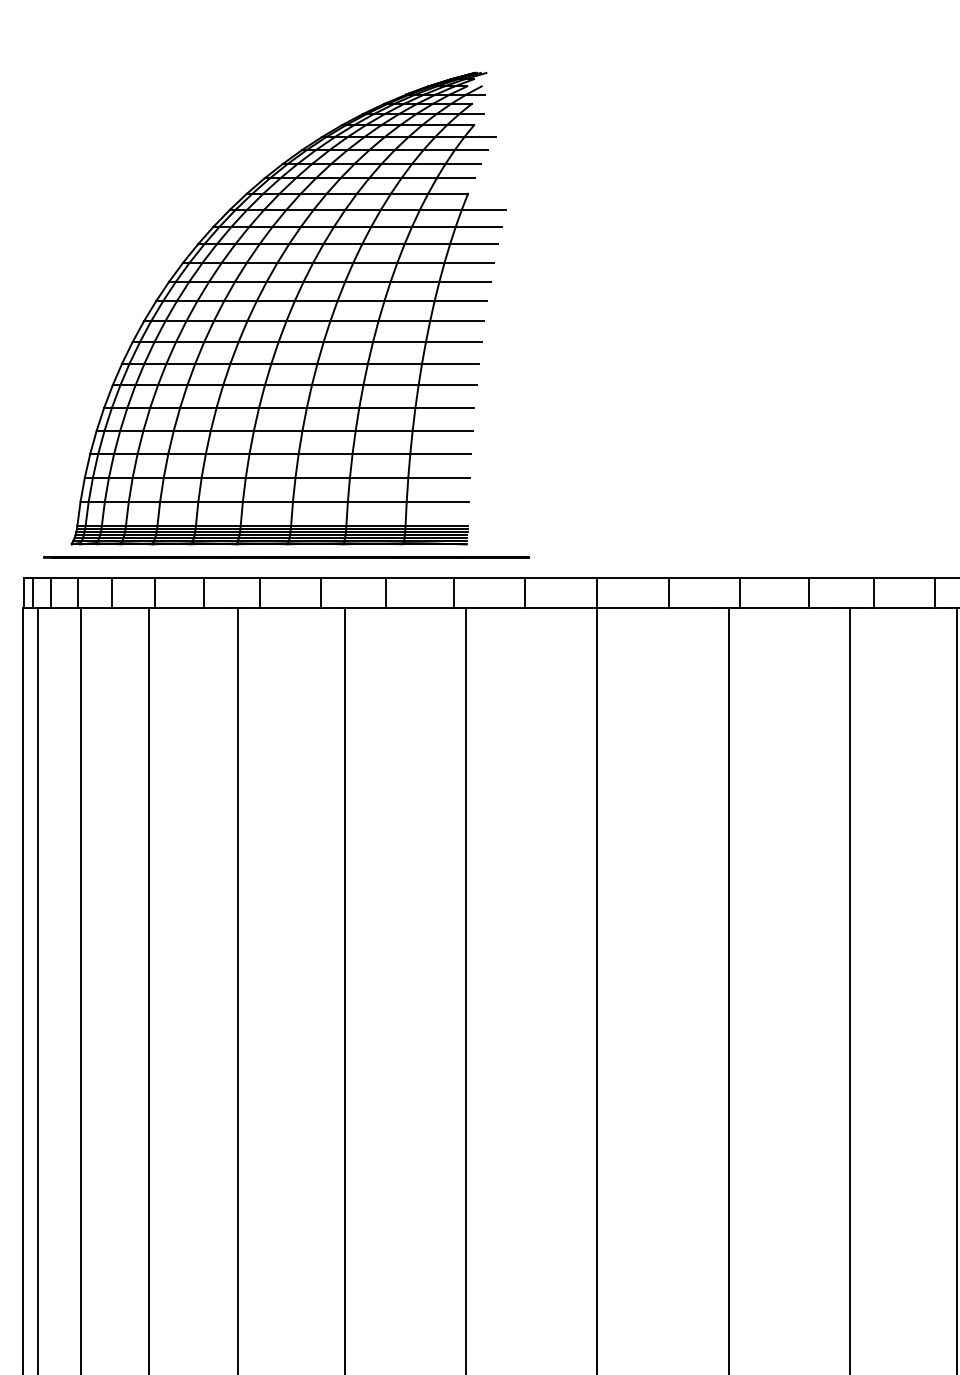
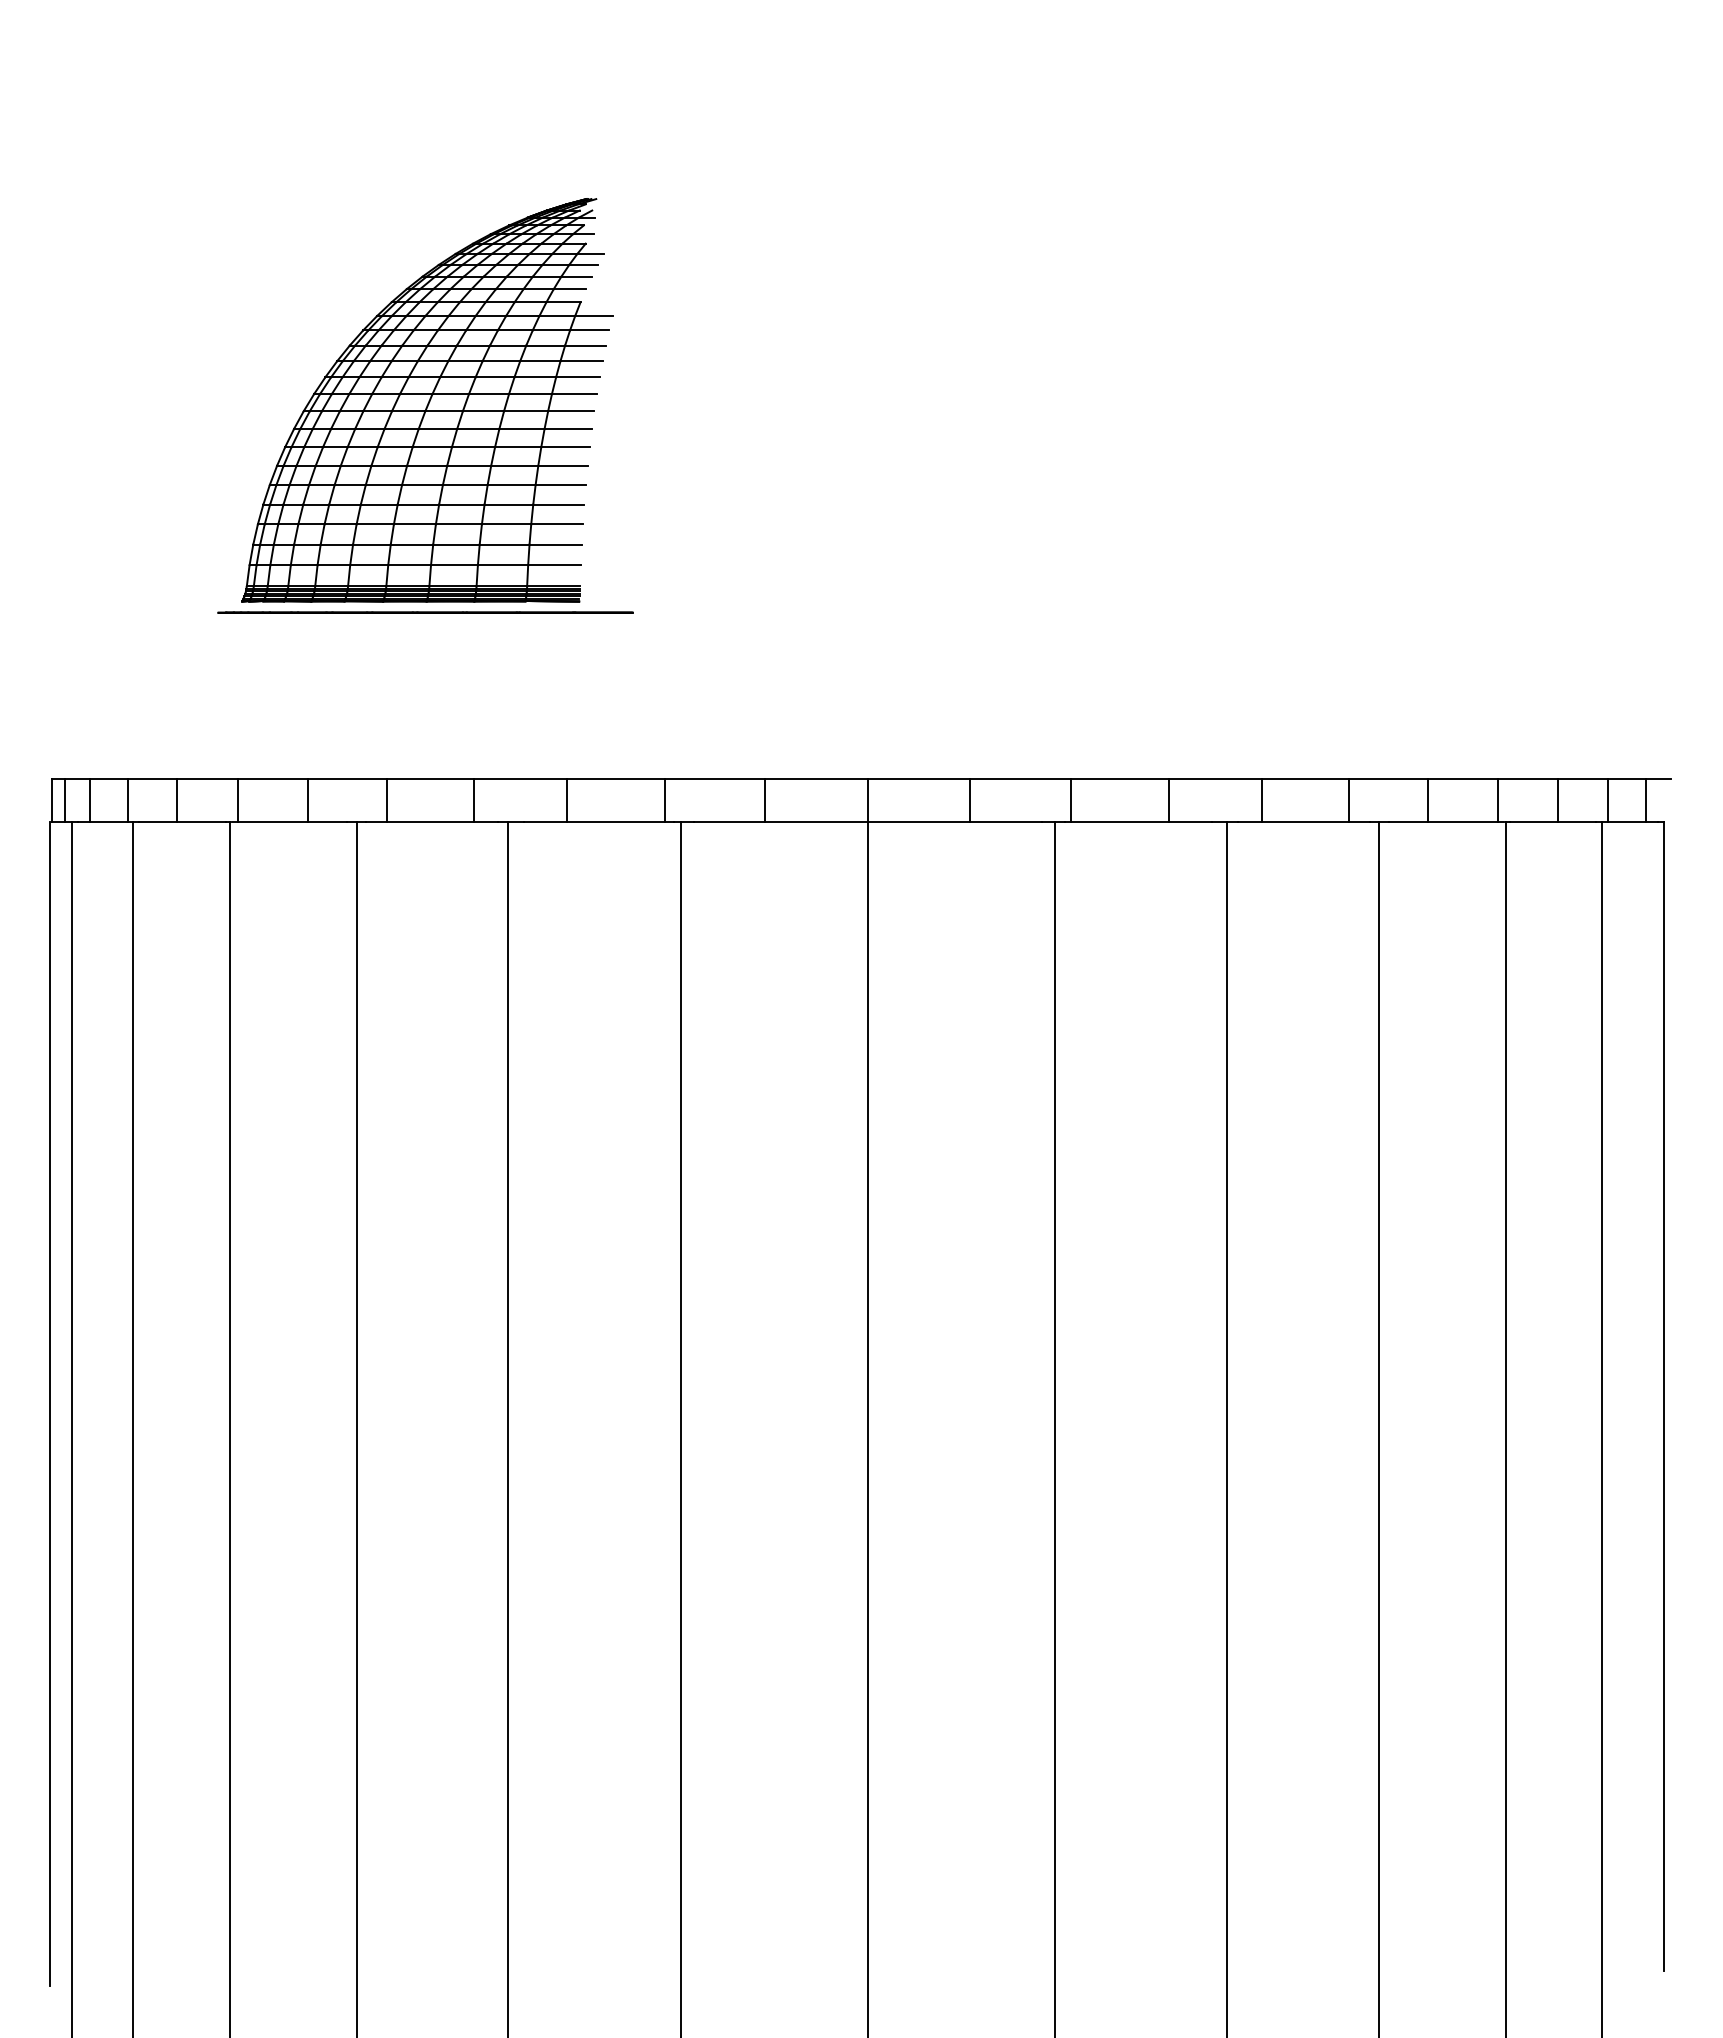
part: (286, 314) -> (425, 405), size x0.6

